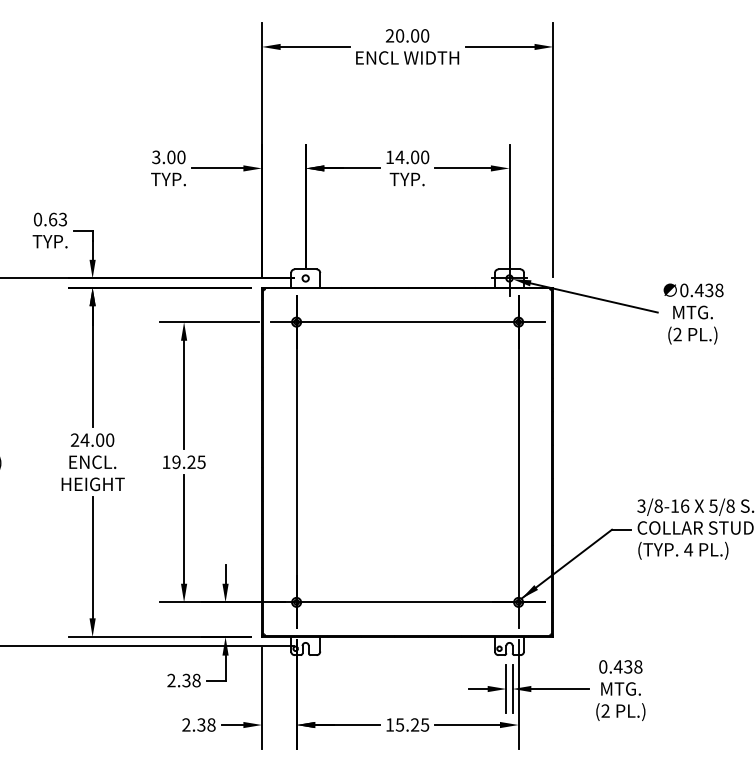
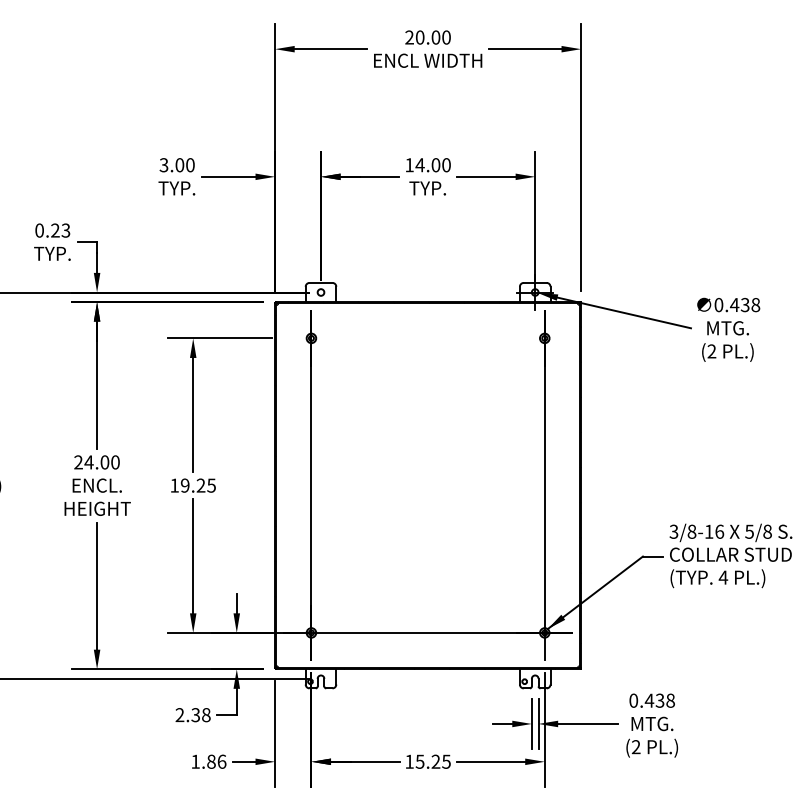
text: (53, 219) -> (55, 230), 0.63 -> 0.23
line: (407, 322) -> (428, 338), removed
text: (198, 724) -> (208, 761), 2.38 -> 1.86

